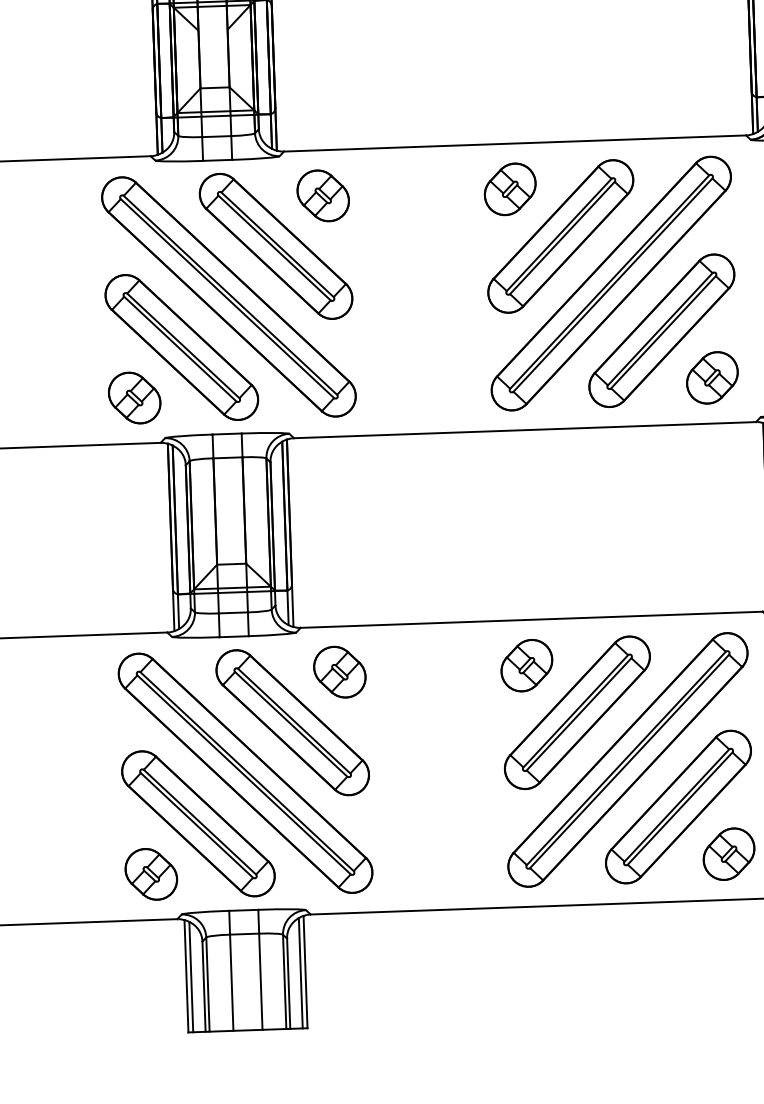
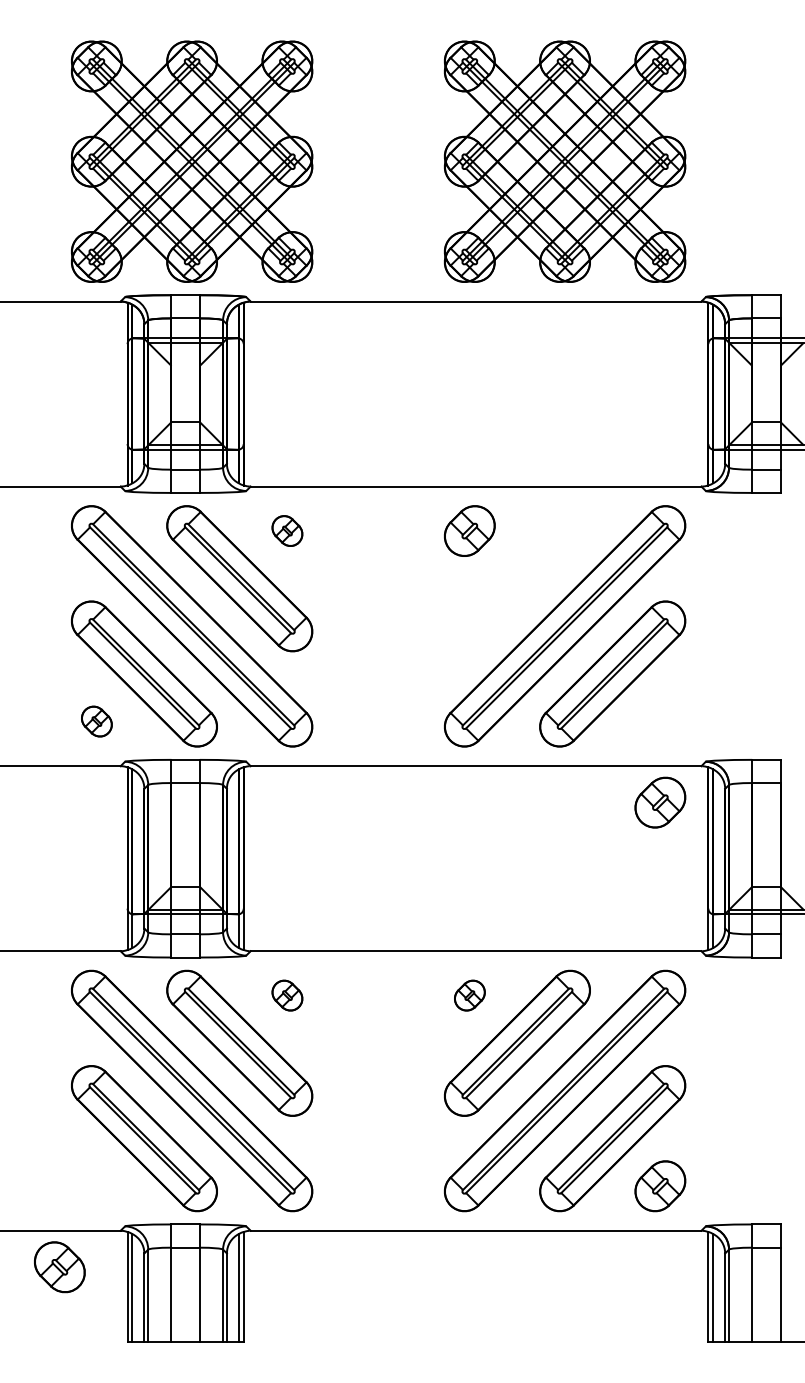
part: (323, 195) -> (287, 530), size x0.6
part: (560, 236) -> (517, 578), removed
part: (712, 377) -> (660, 802), moved
part: (134, 397) -> (96, 721), size x0.6
part: (526, 665) -> (469, 995), size x0.6
part: (339, 671) -> (287, 995), size x0.6
part: (150, 874) -> (59, 1267), moved

